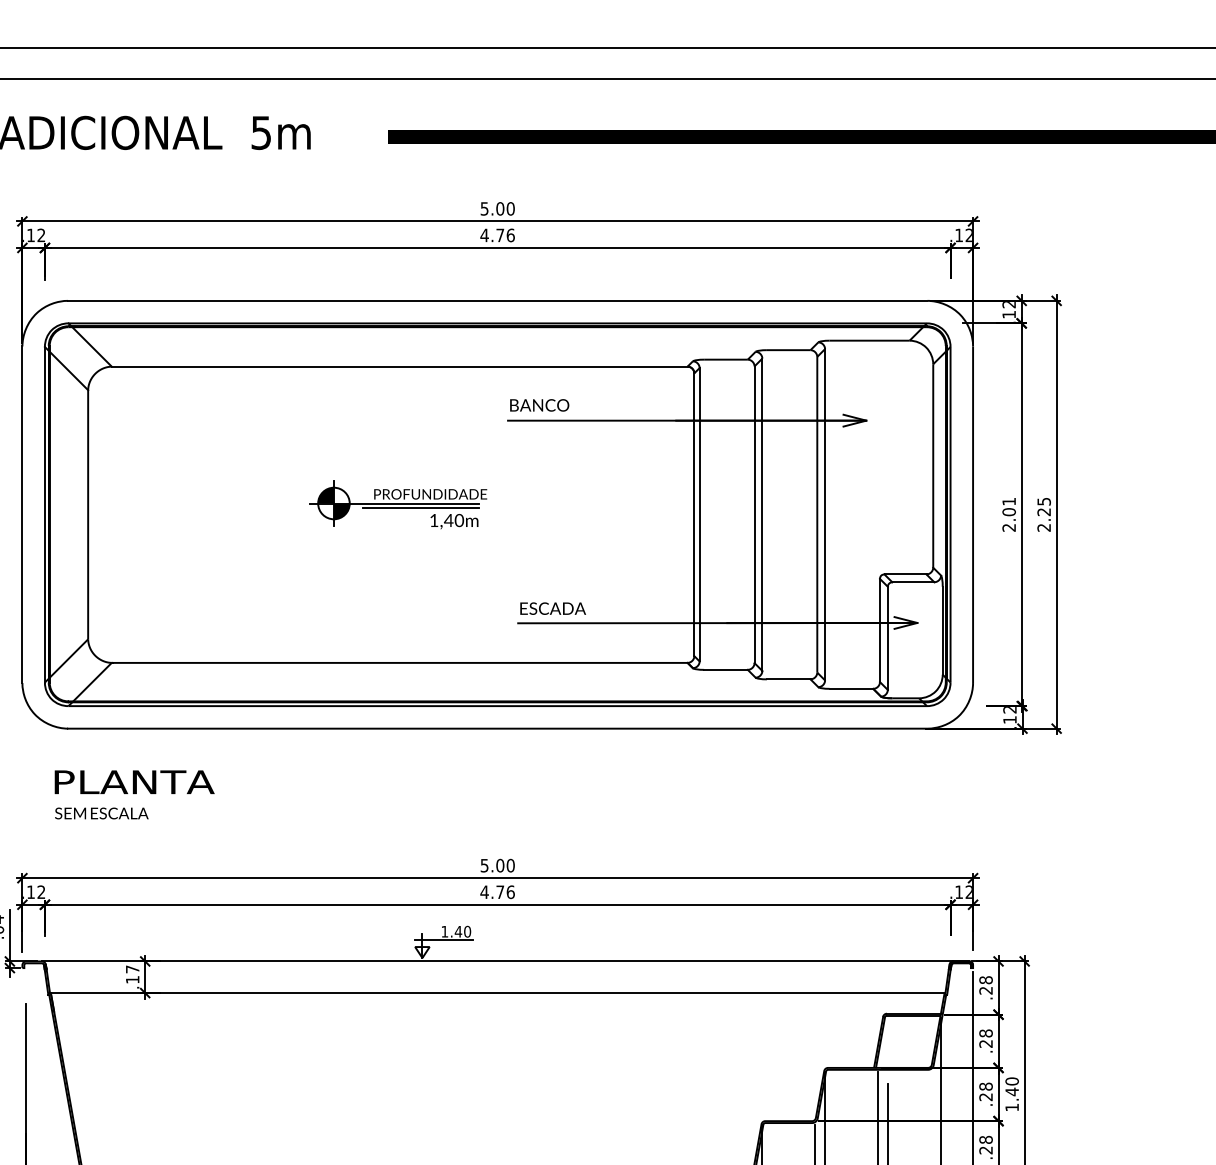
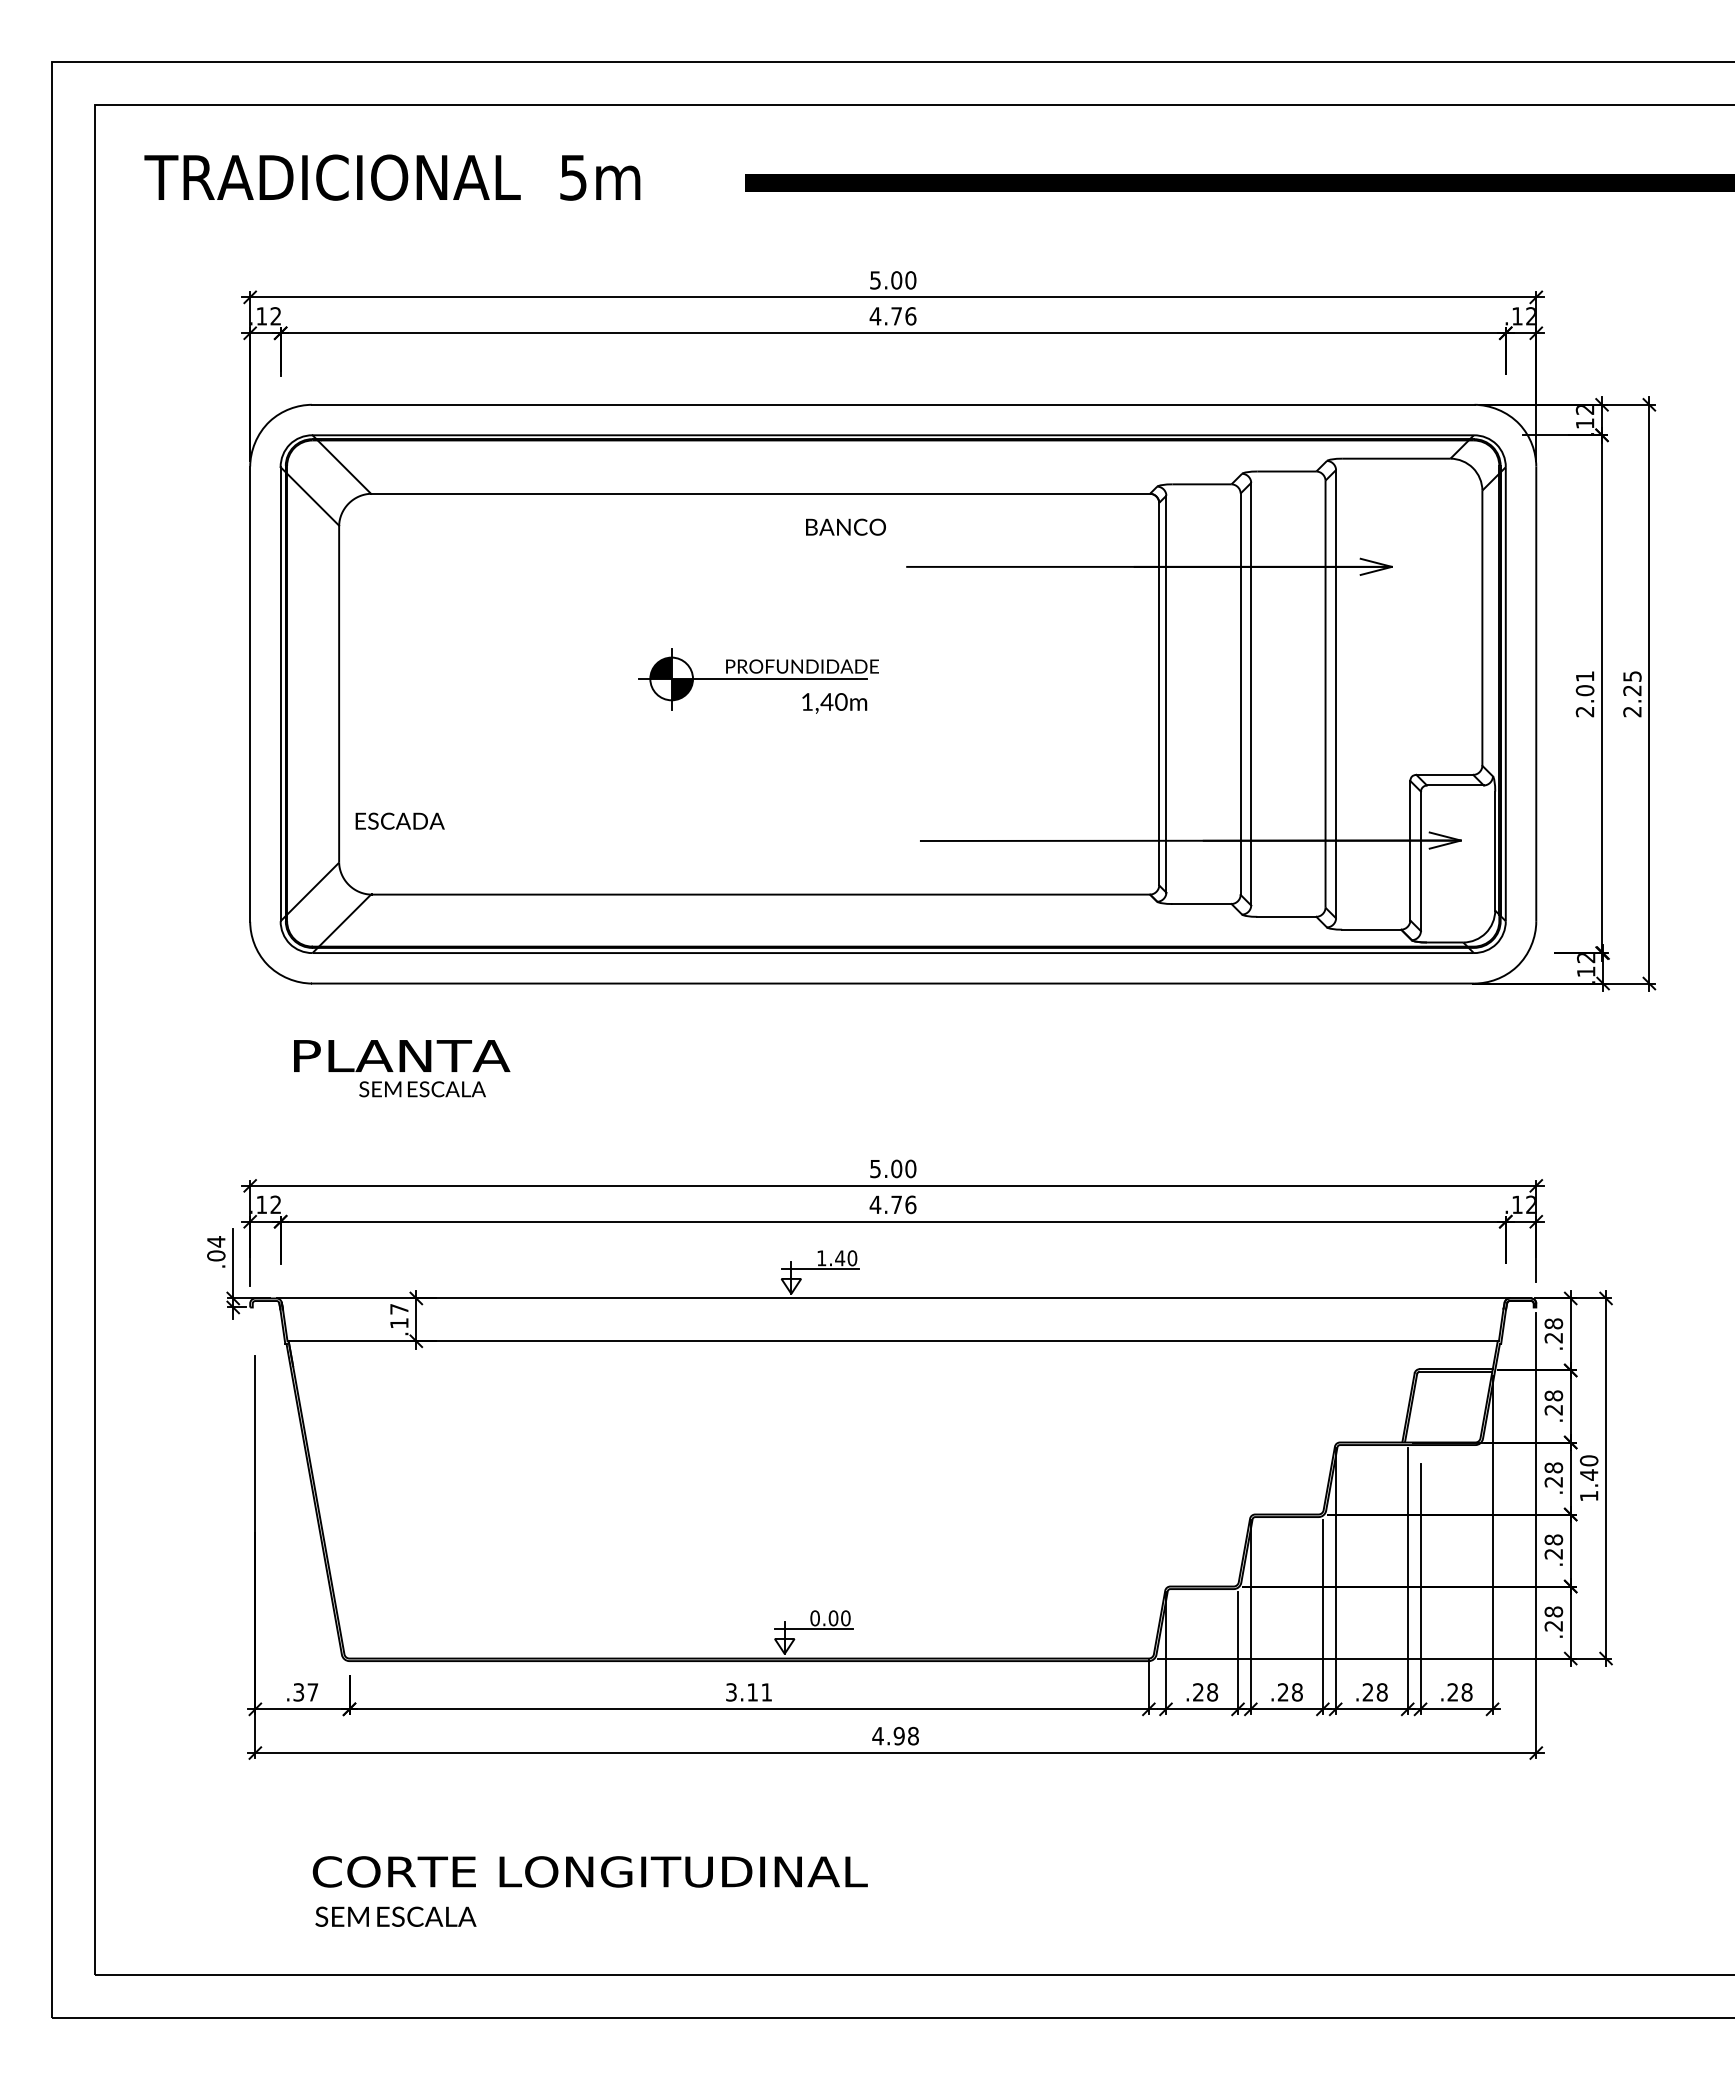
text: (539, 404) -> (845, 526), moved
line: (420, 507) -> (788, 684), removed
text: (552, 608) -> (399, 820), moved
text: (101, 813) -> (422, 1089), moved

